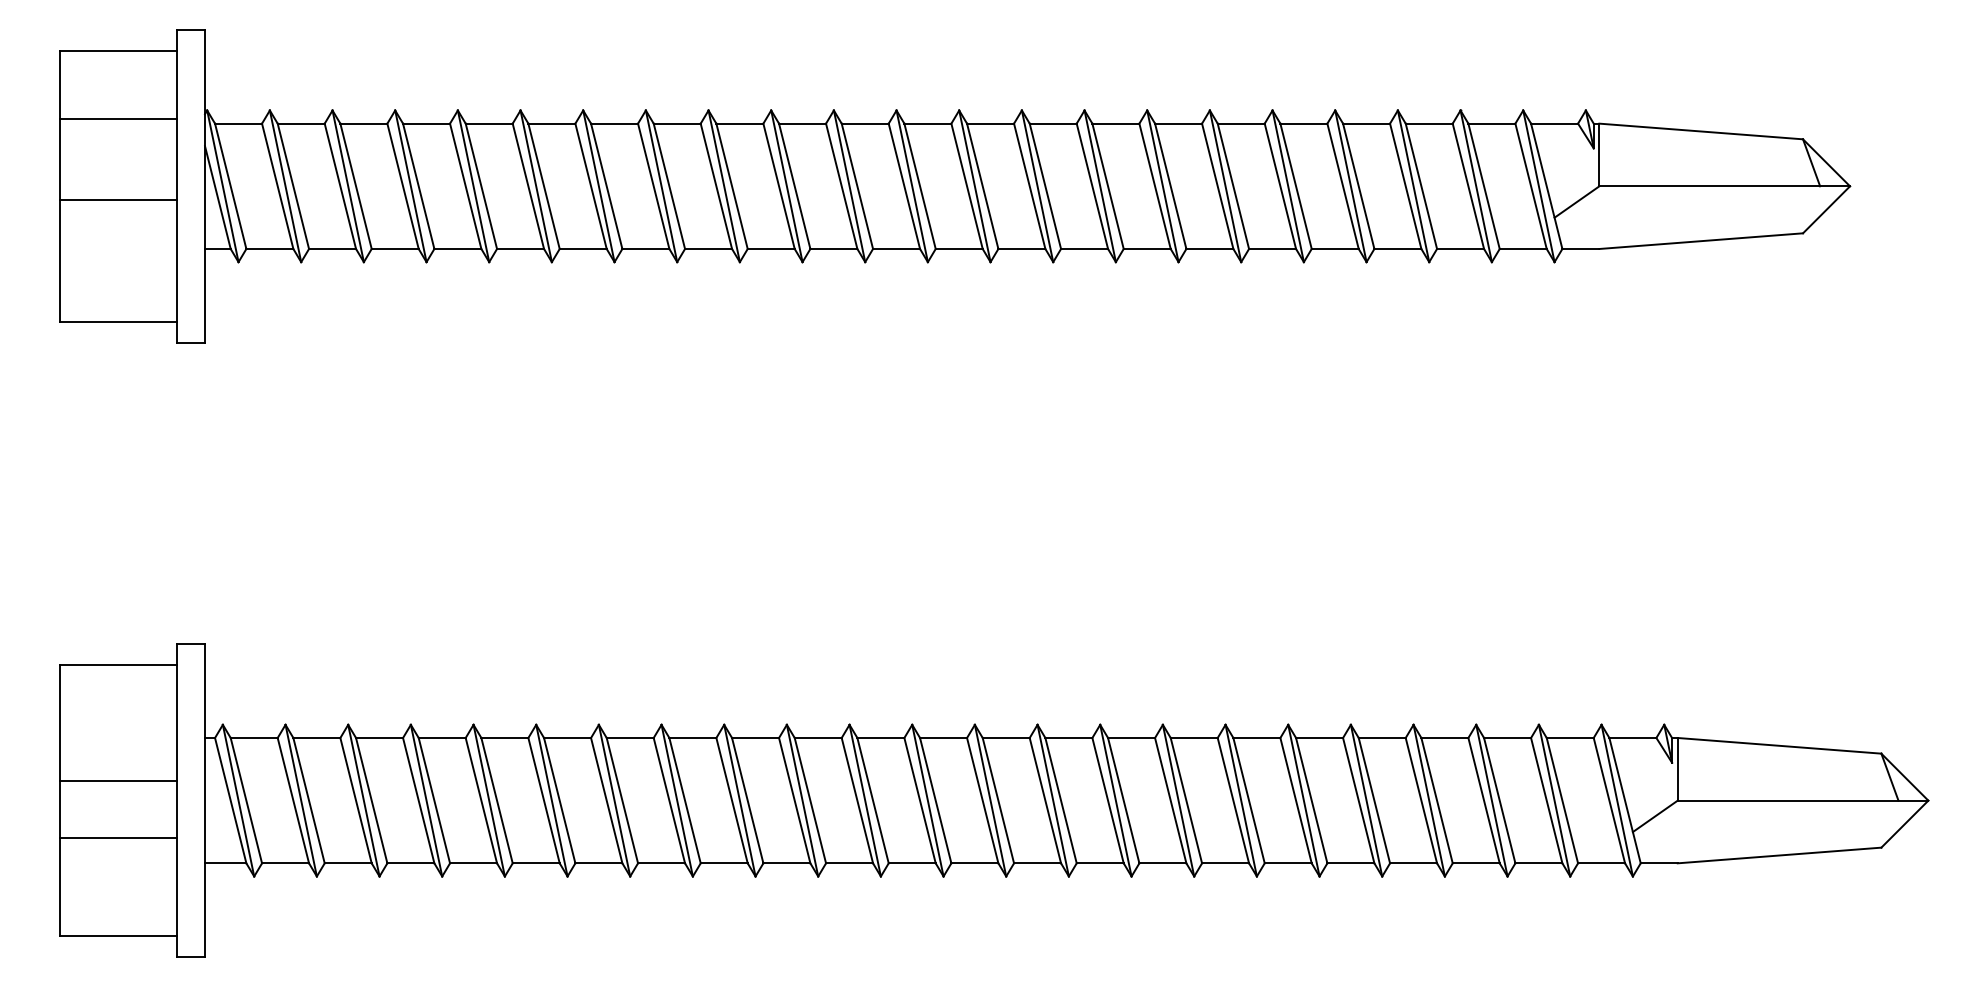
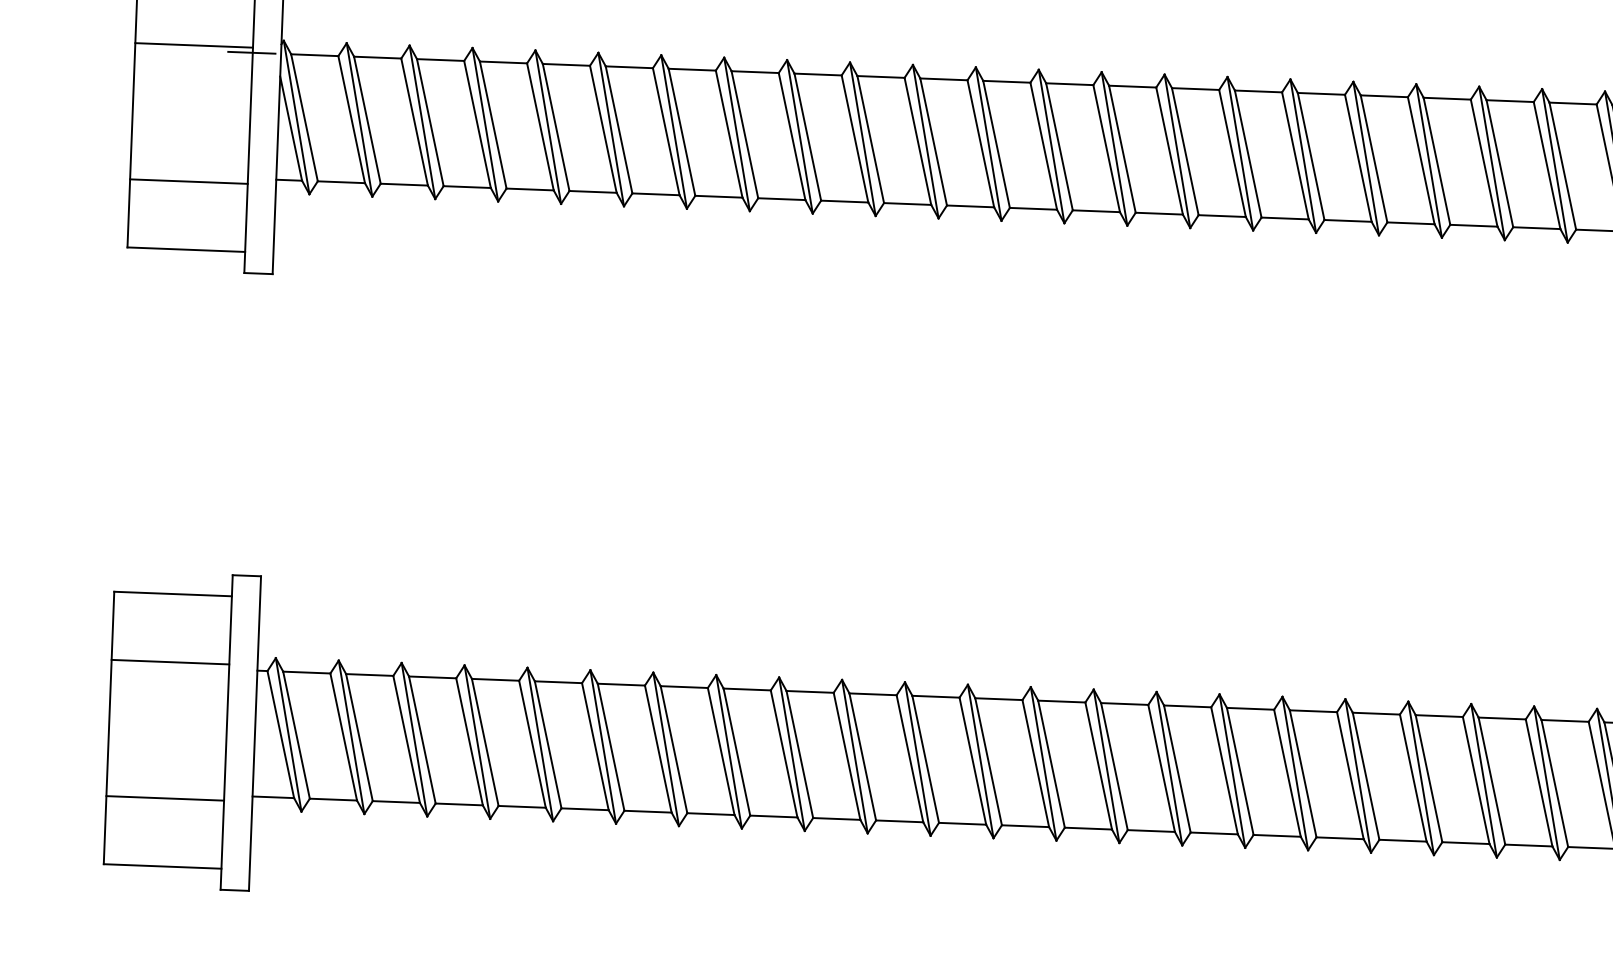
line: (175, 123) -> (251, 52), added
line: (117, 200) -> (188, 181), moved
line: (117, 780) -> (169, 661), moved
line: (117, 837) -> (164, 798), moved

